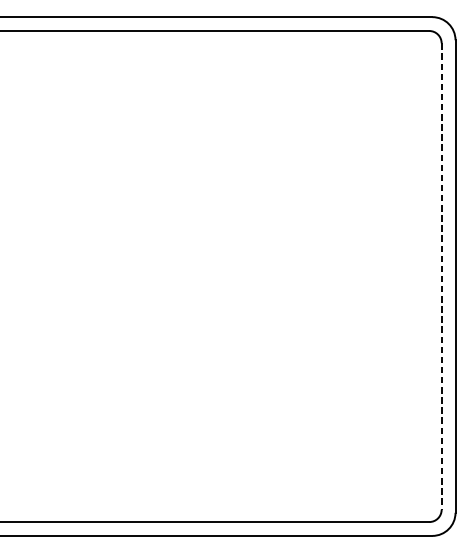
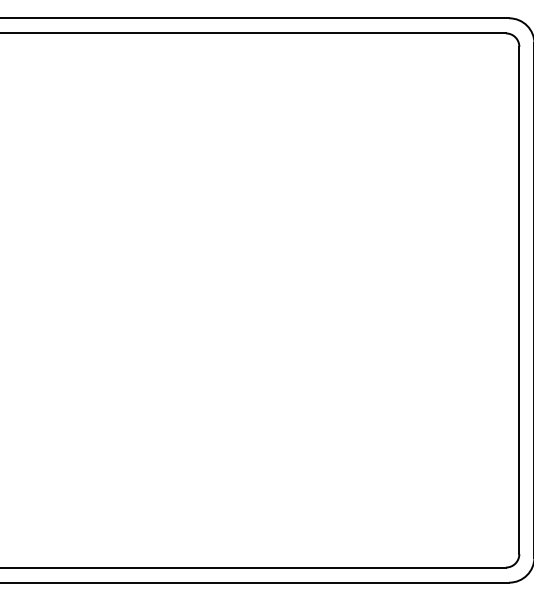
line: (441, 276) -> (519, 300), dashed -> solid

